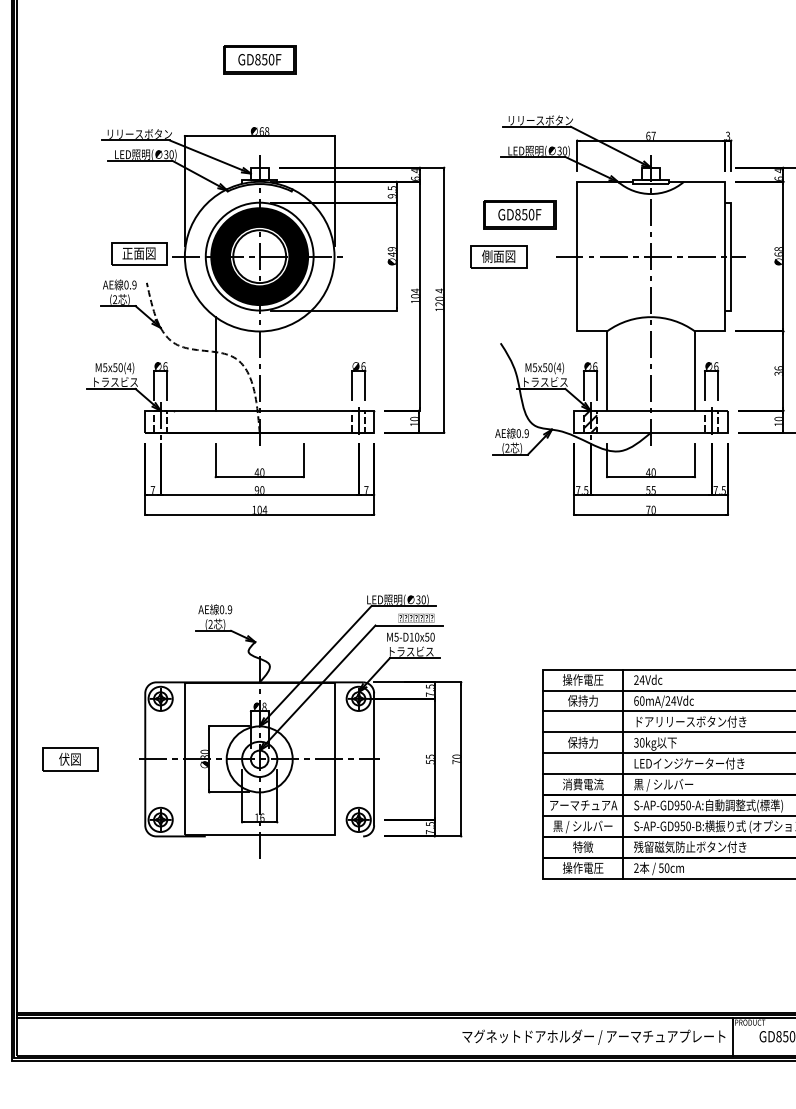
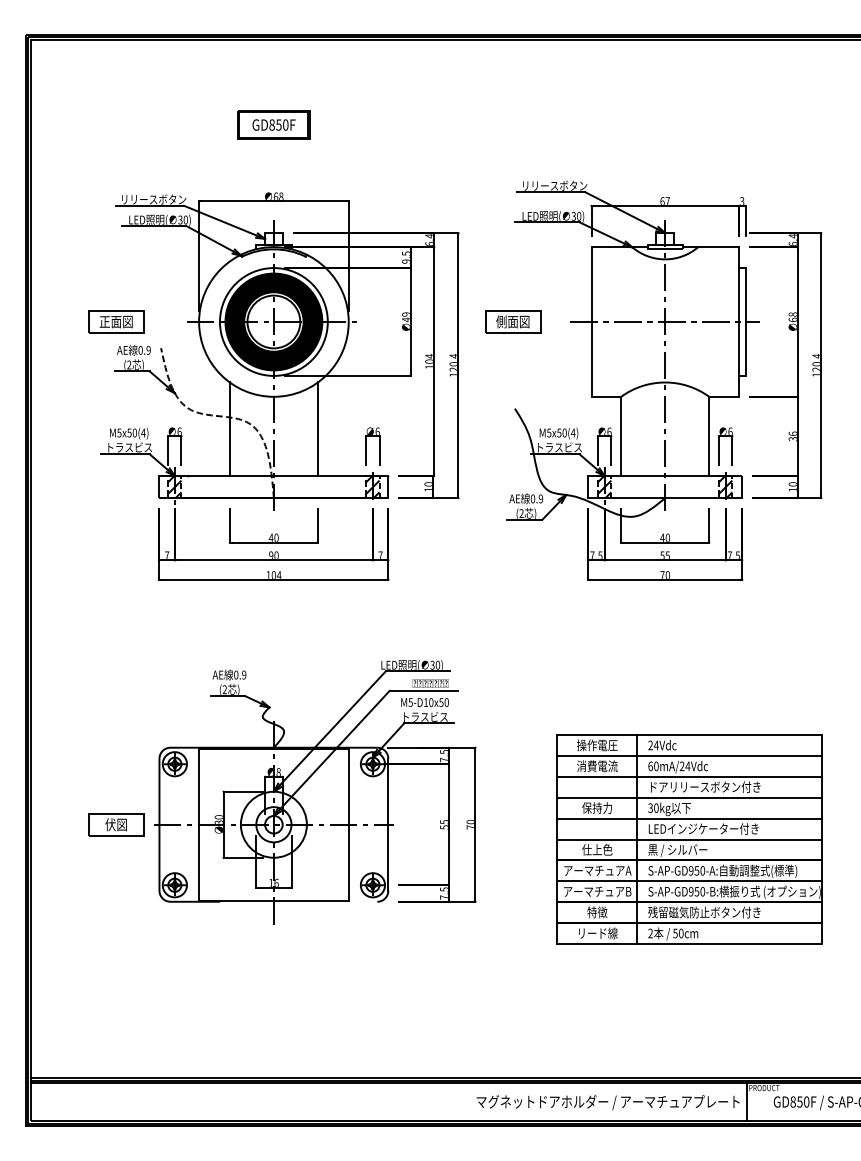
part: (519, 214) -> (533, 279), removed
part: (139, 253) -> (116, 321), moved
line: (303, 364) -> (317, 429), added
hatch: (160, 422) -> (174, 487), added
hatch: (358, 422) -> (372, 487), added
hatch: (711, 422) -> (725, 487), added
text: (583, 701) -> (597, 766), 保持力 -> 消費電流
part: (70, 759) -> (116, 824), moved
text: (583, 784) -> (597, 849), 消費電流 -> 仕上色
text: (583, 827) -> (597, 892), 黒 / シルバー -> アーマチュアB
text: (583, 868) -> (597, 933), 操作電圧 -> リード線

